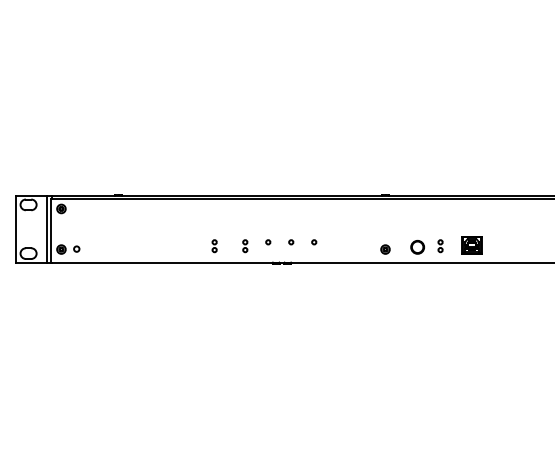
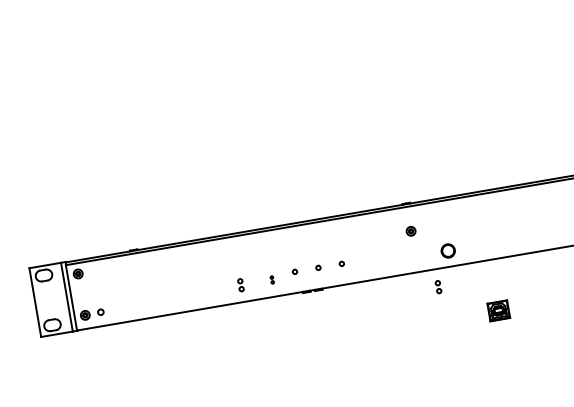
part: (471, 245) -> (498, 310), moved
part: (245, 246) -> (272, 280), size x0.6
part: (440, 246) -> (438, 287), moved
part: (385, 249) -> (411, 231), moved

